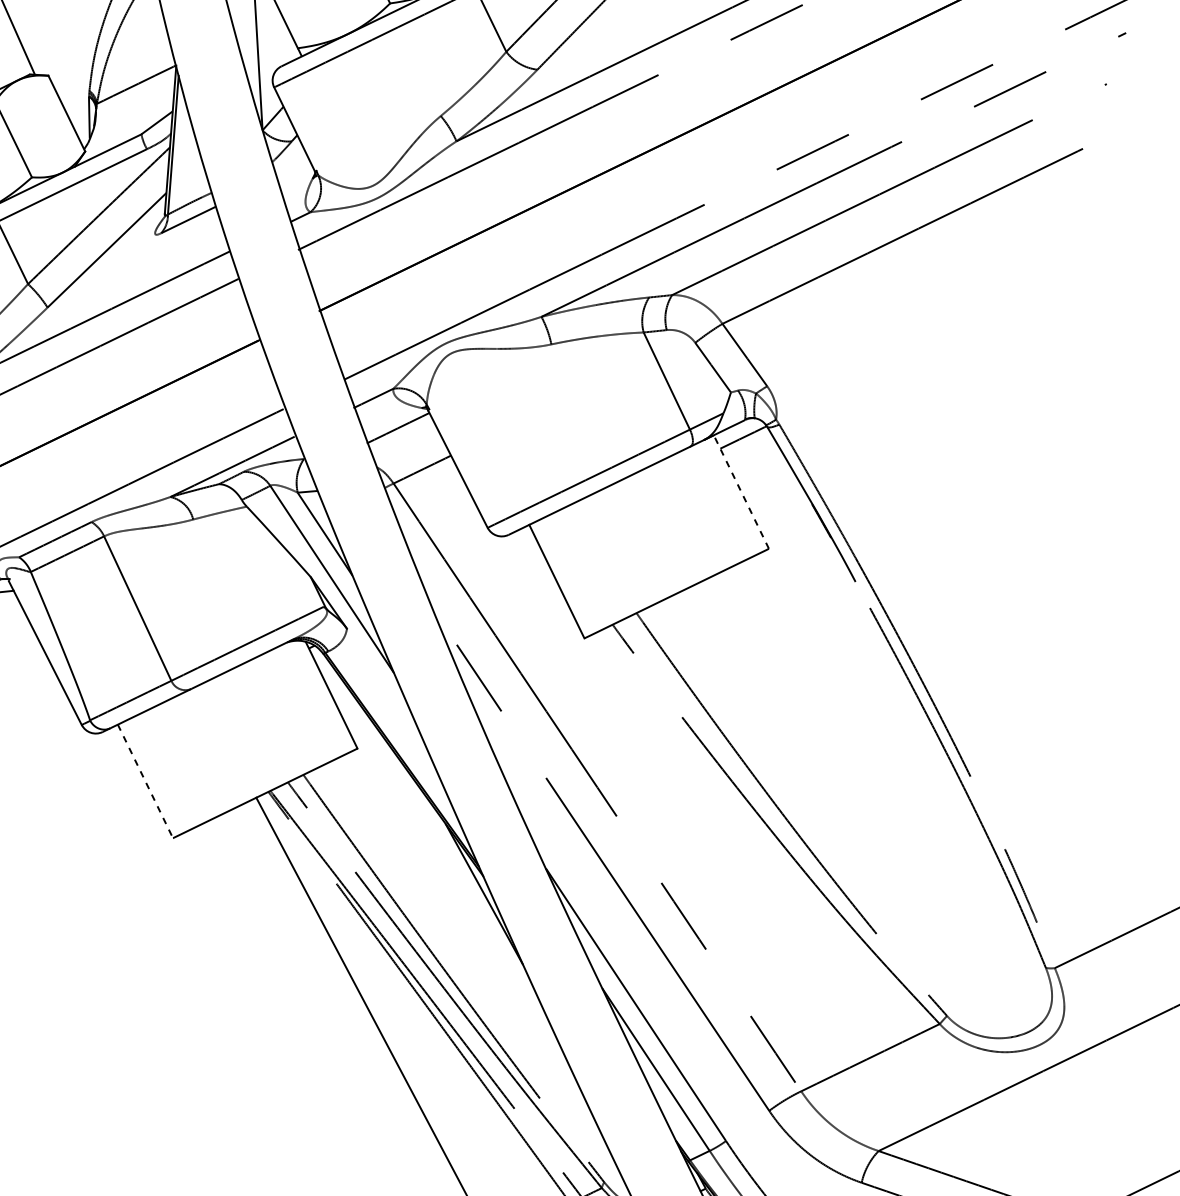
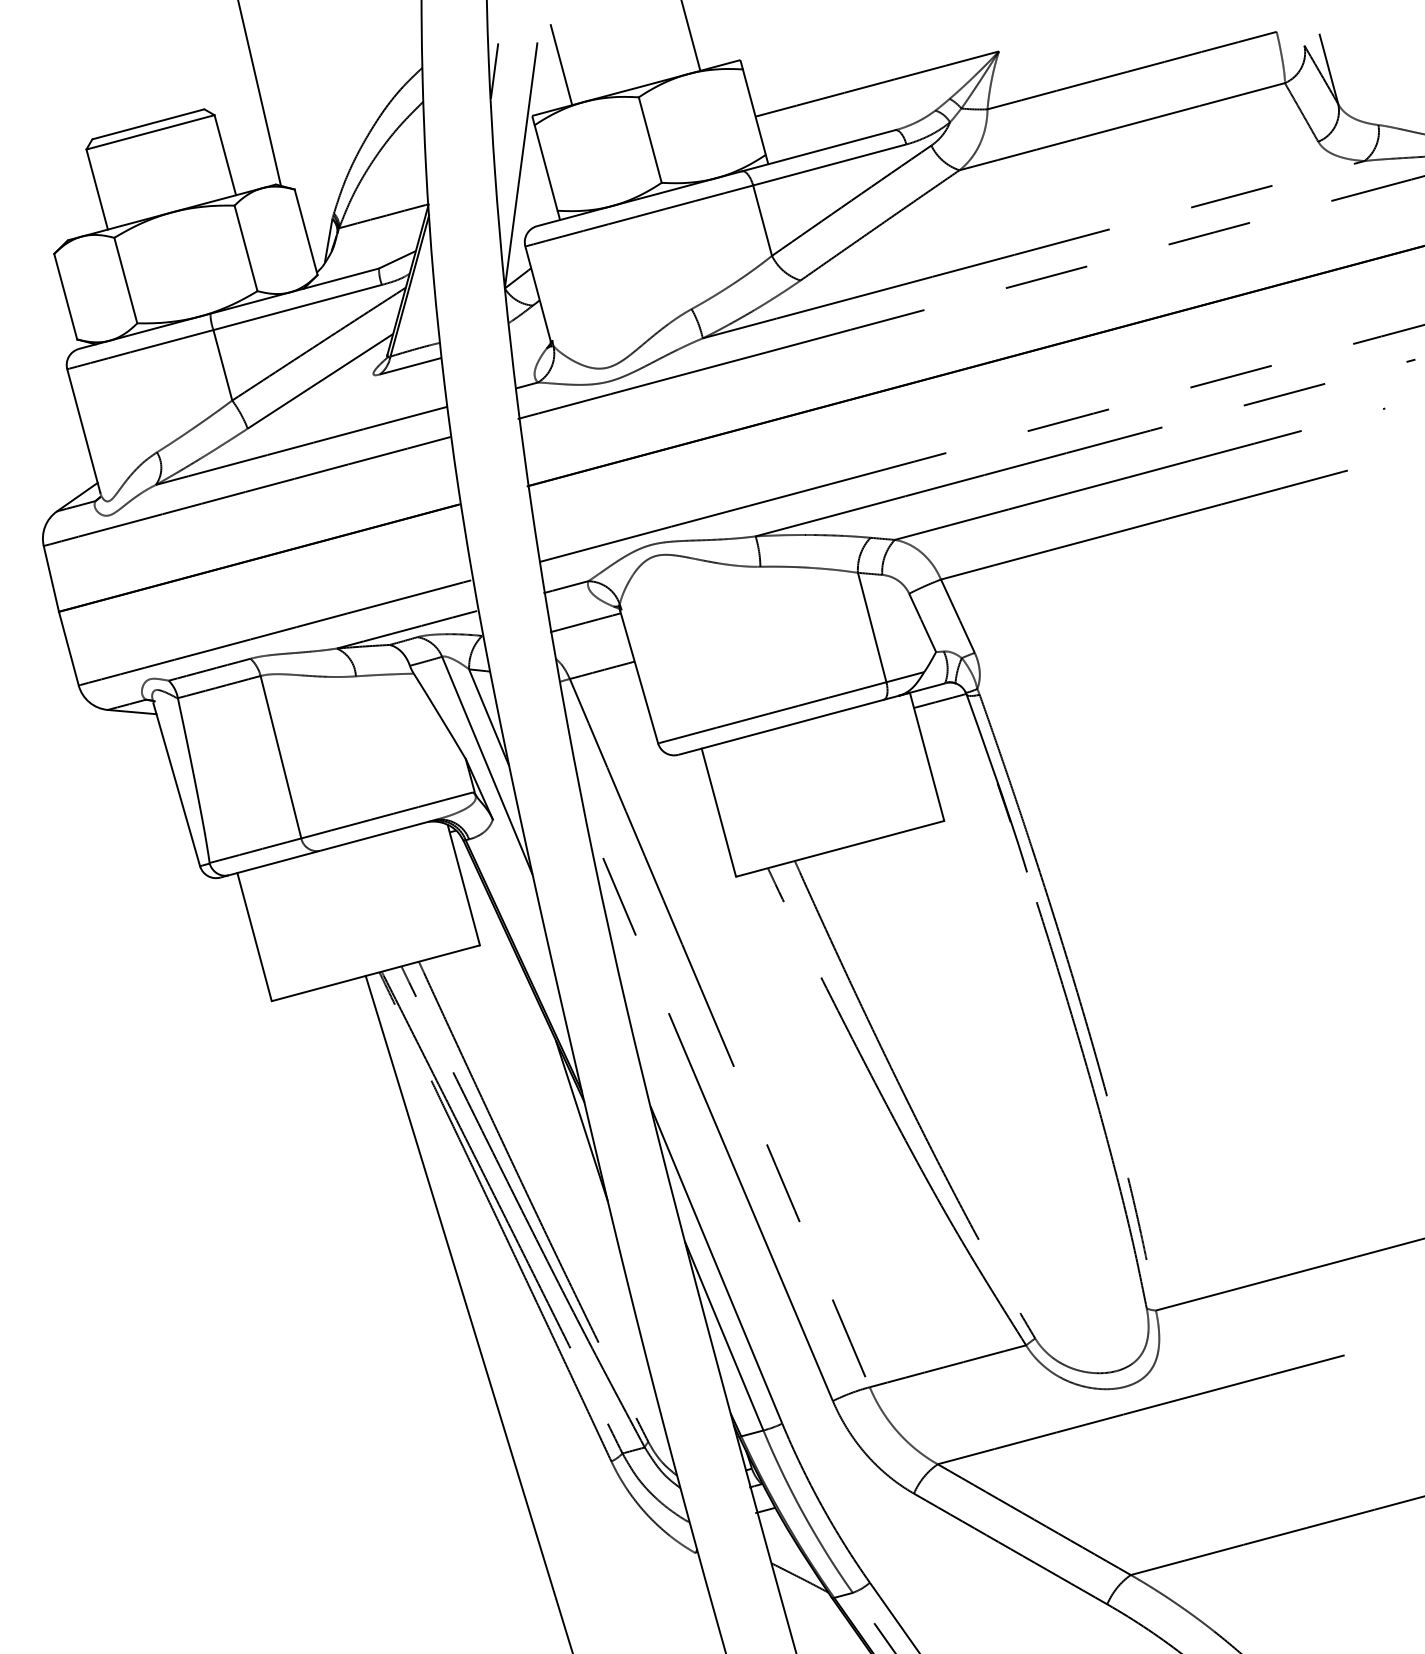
line: (740, 491) -> (926, 756), dashed -> solid
line: (145, 781) -> (254, 937), dashed -> solid

